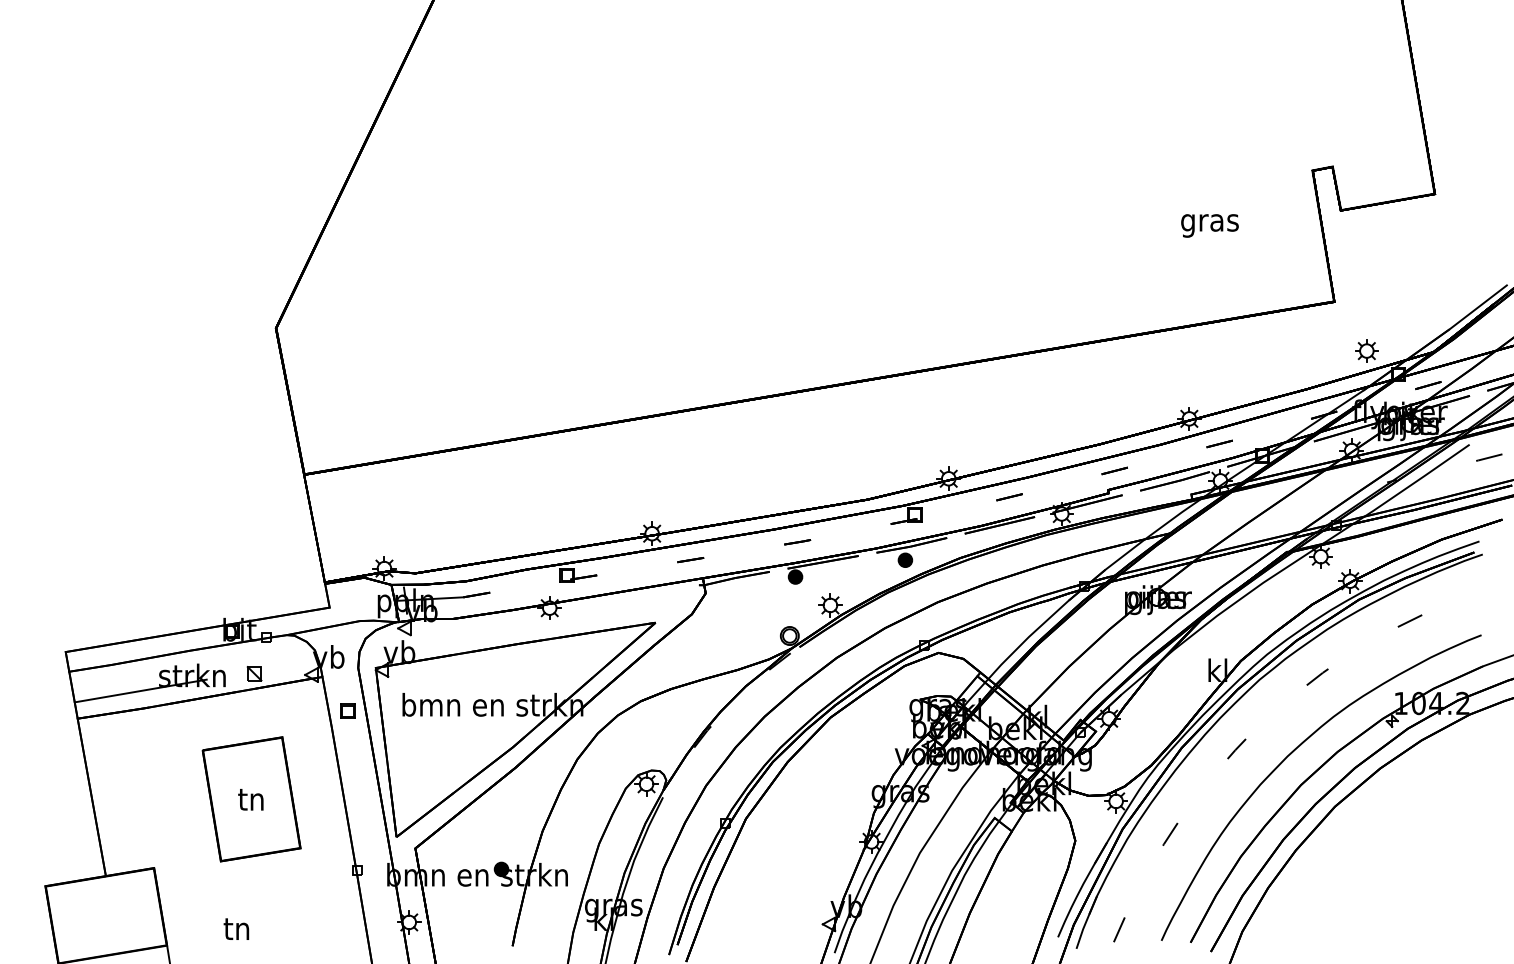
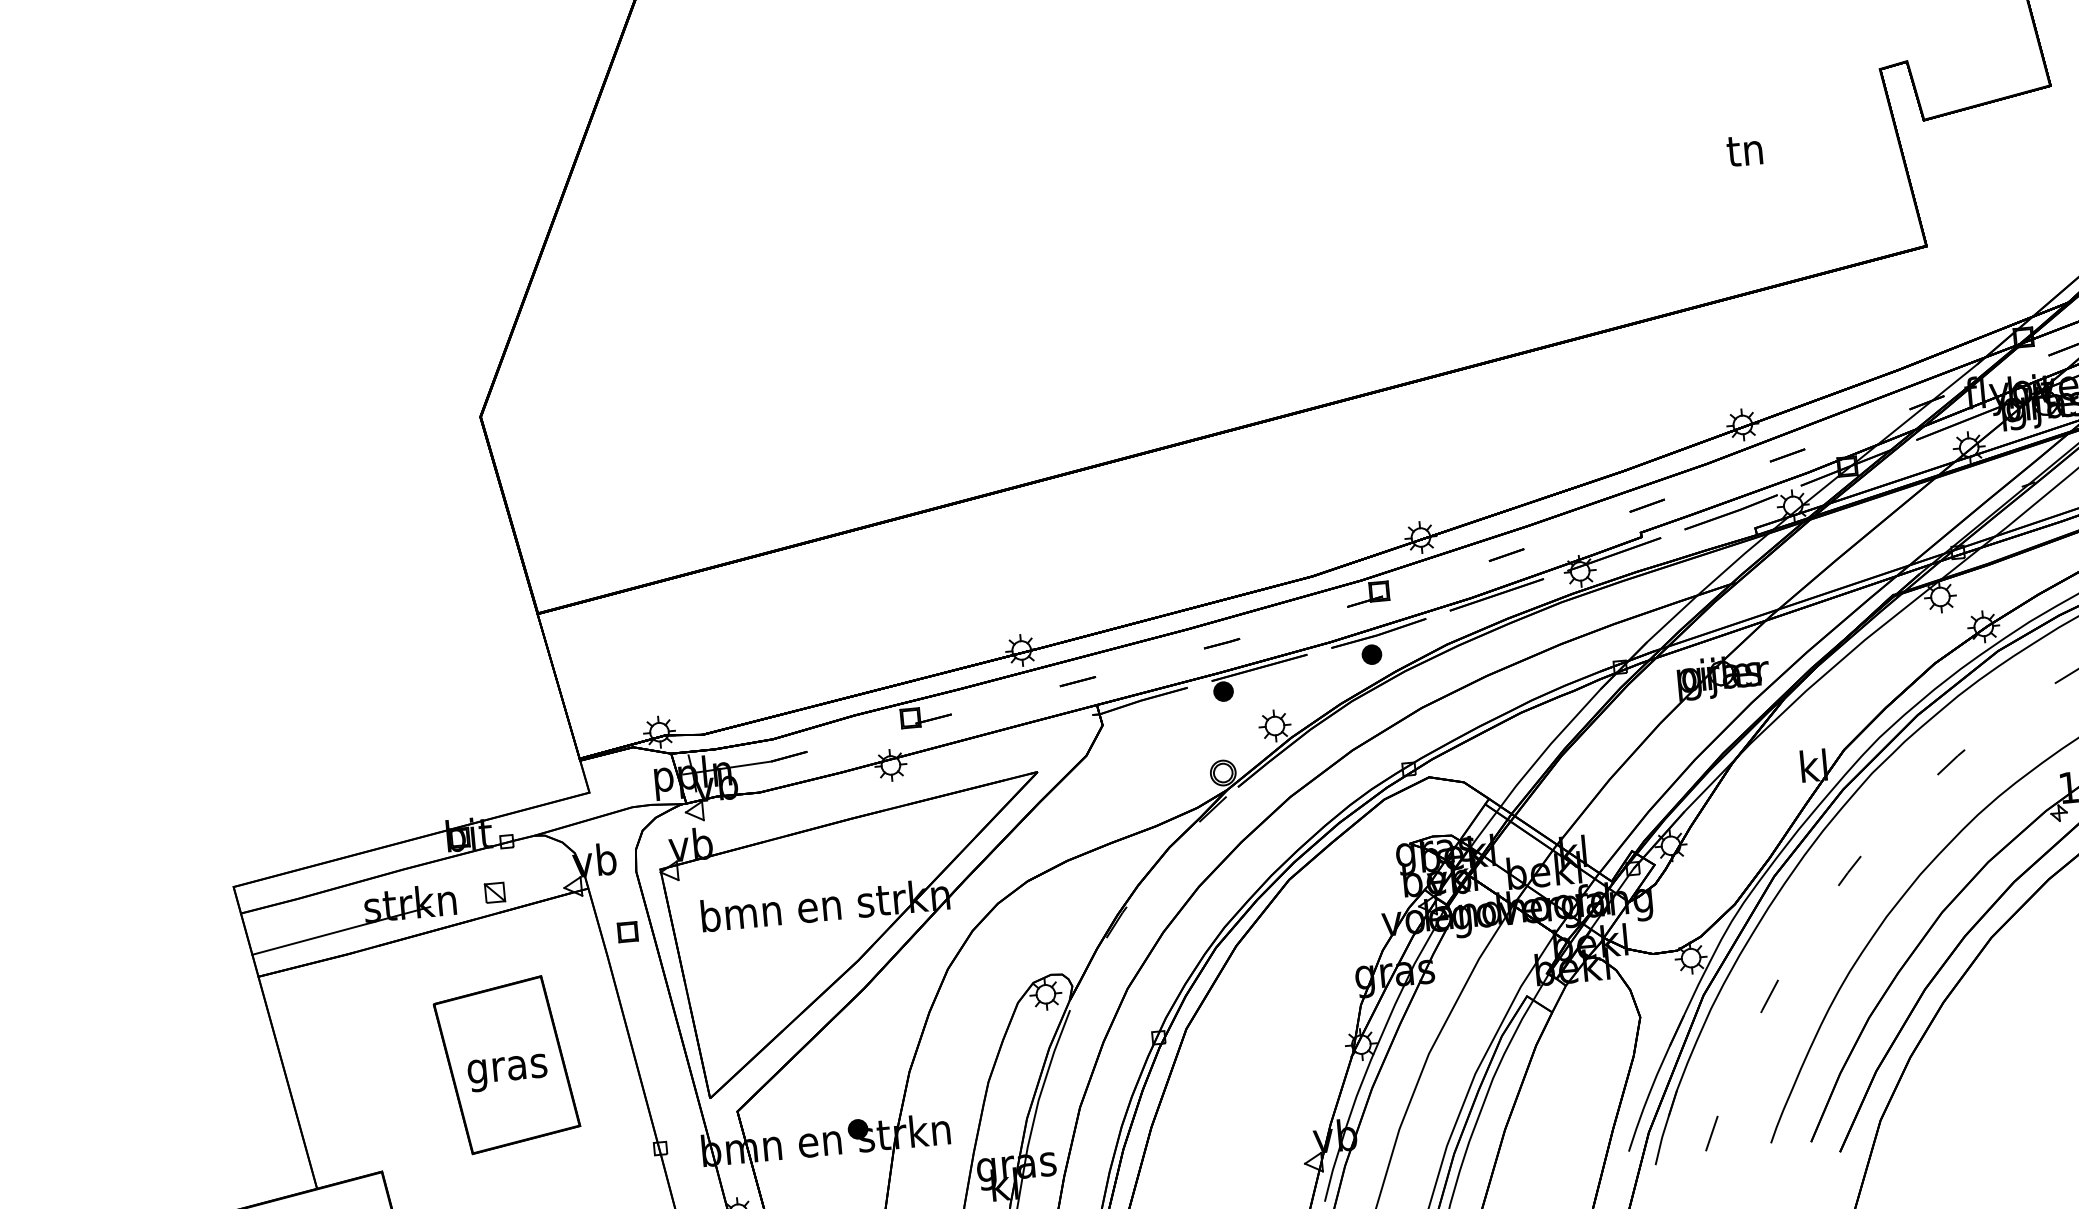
text: (1209, 223) -> (1745, 154), gras -> tn
part: (1366, 350) -> (1976, 308), removed
text: (251, 802) -> (507, 1069), tn -> gras

